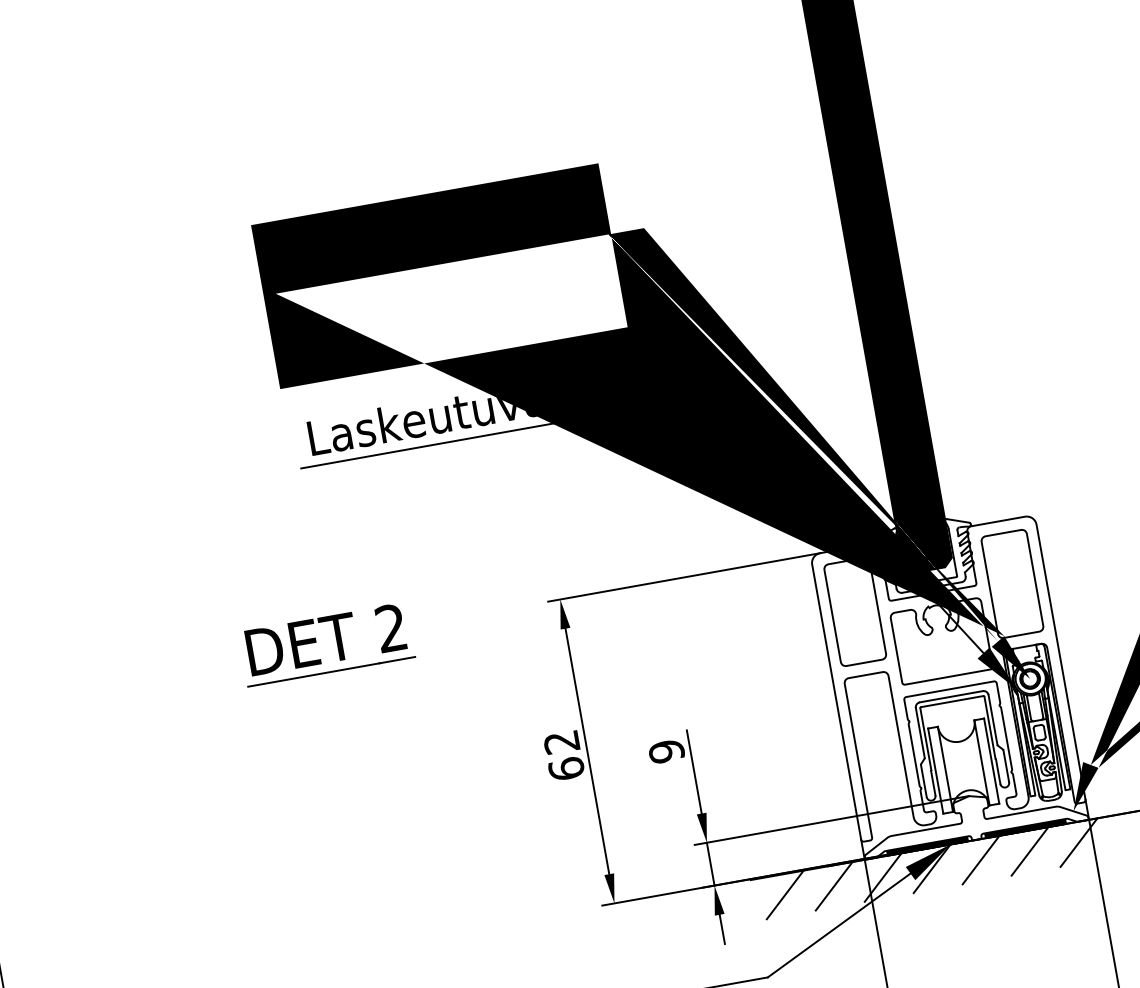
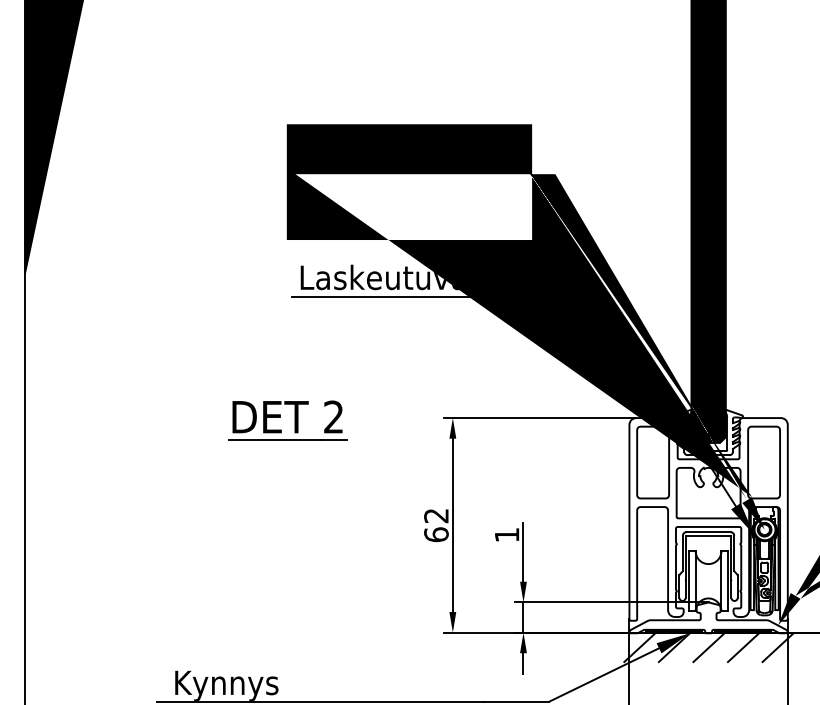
text: (665, 750) -> (506, 534), 9 -> 1
line: (833, 886) -> (604, 647), removed
line: (784, 894) -> (570, 647), removed

